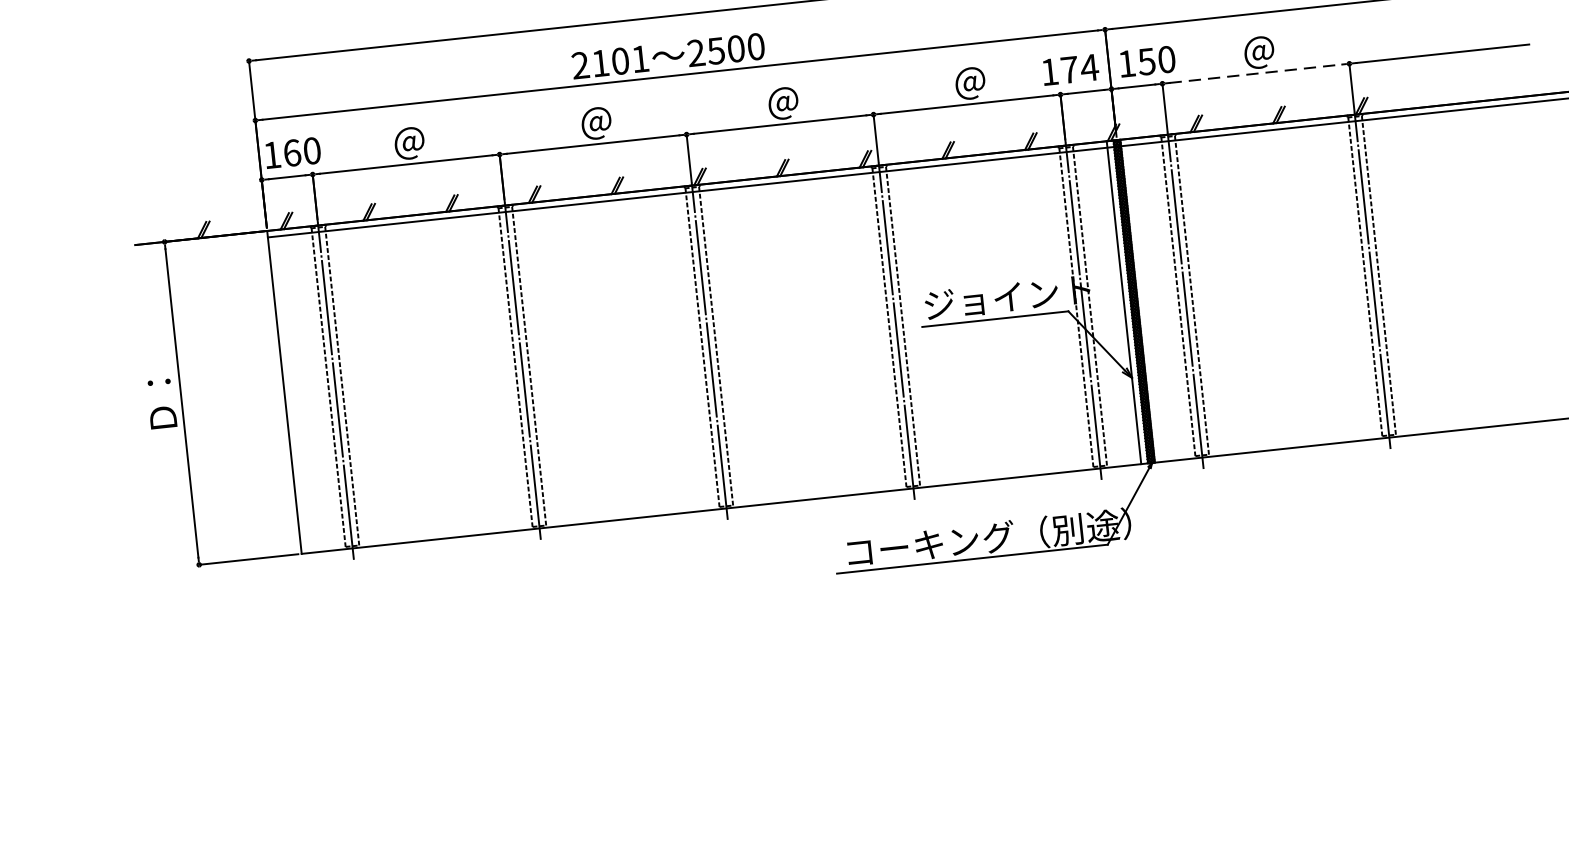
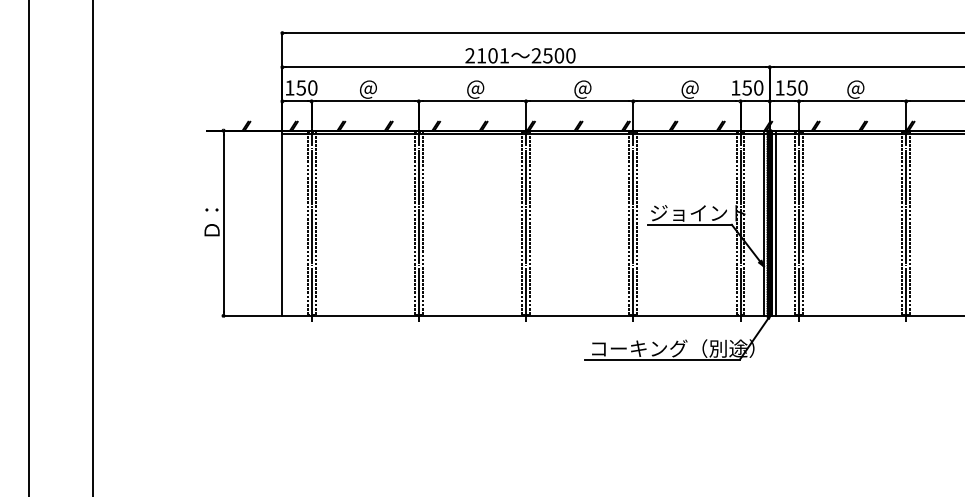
text: (1078, 68) -> (752, 87), 174 -> 150
line: (1255, 73) -> (852, 101), dashed -> solid
text: (292, 152) -> (301, 87), 160 -> 150
line: (1144, 299) -> (775, 222), added

